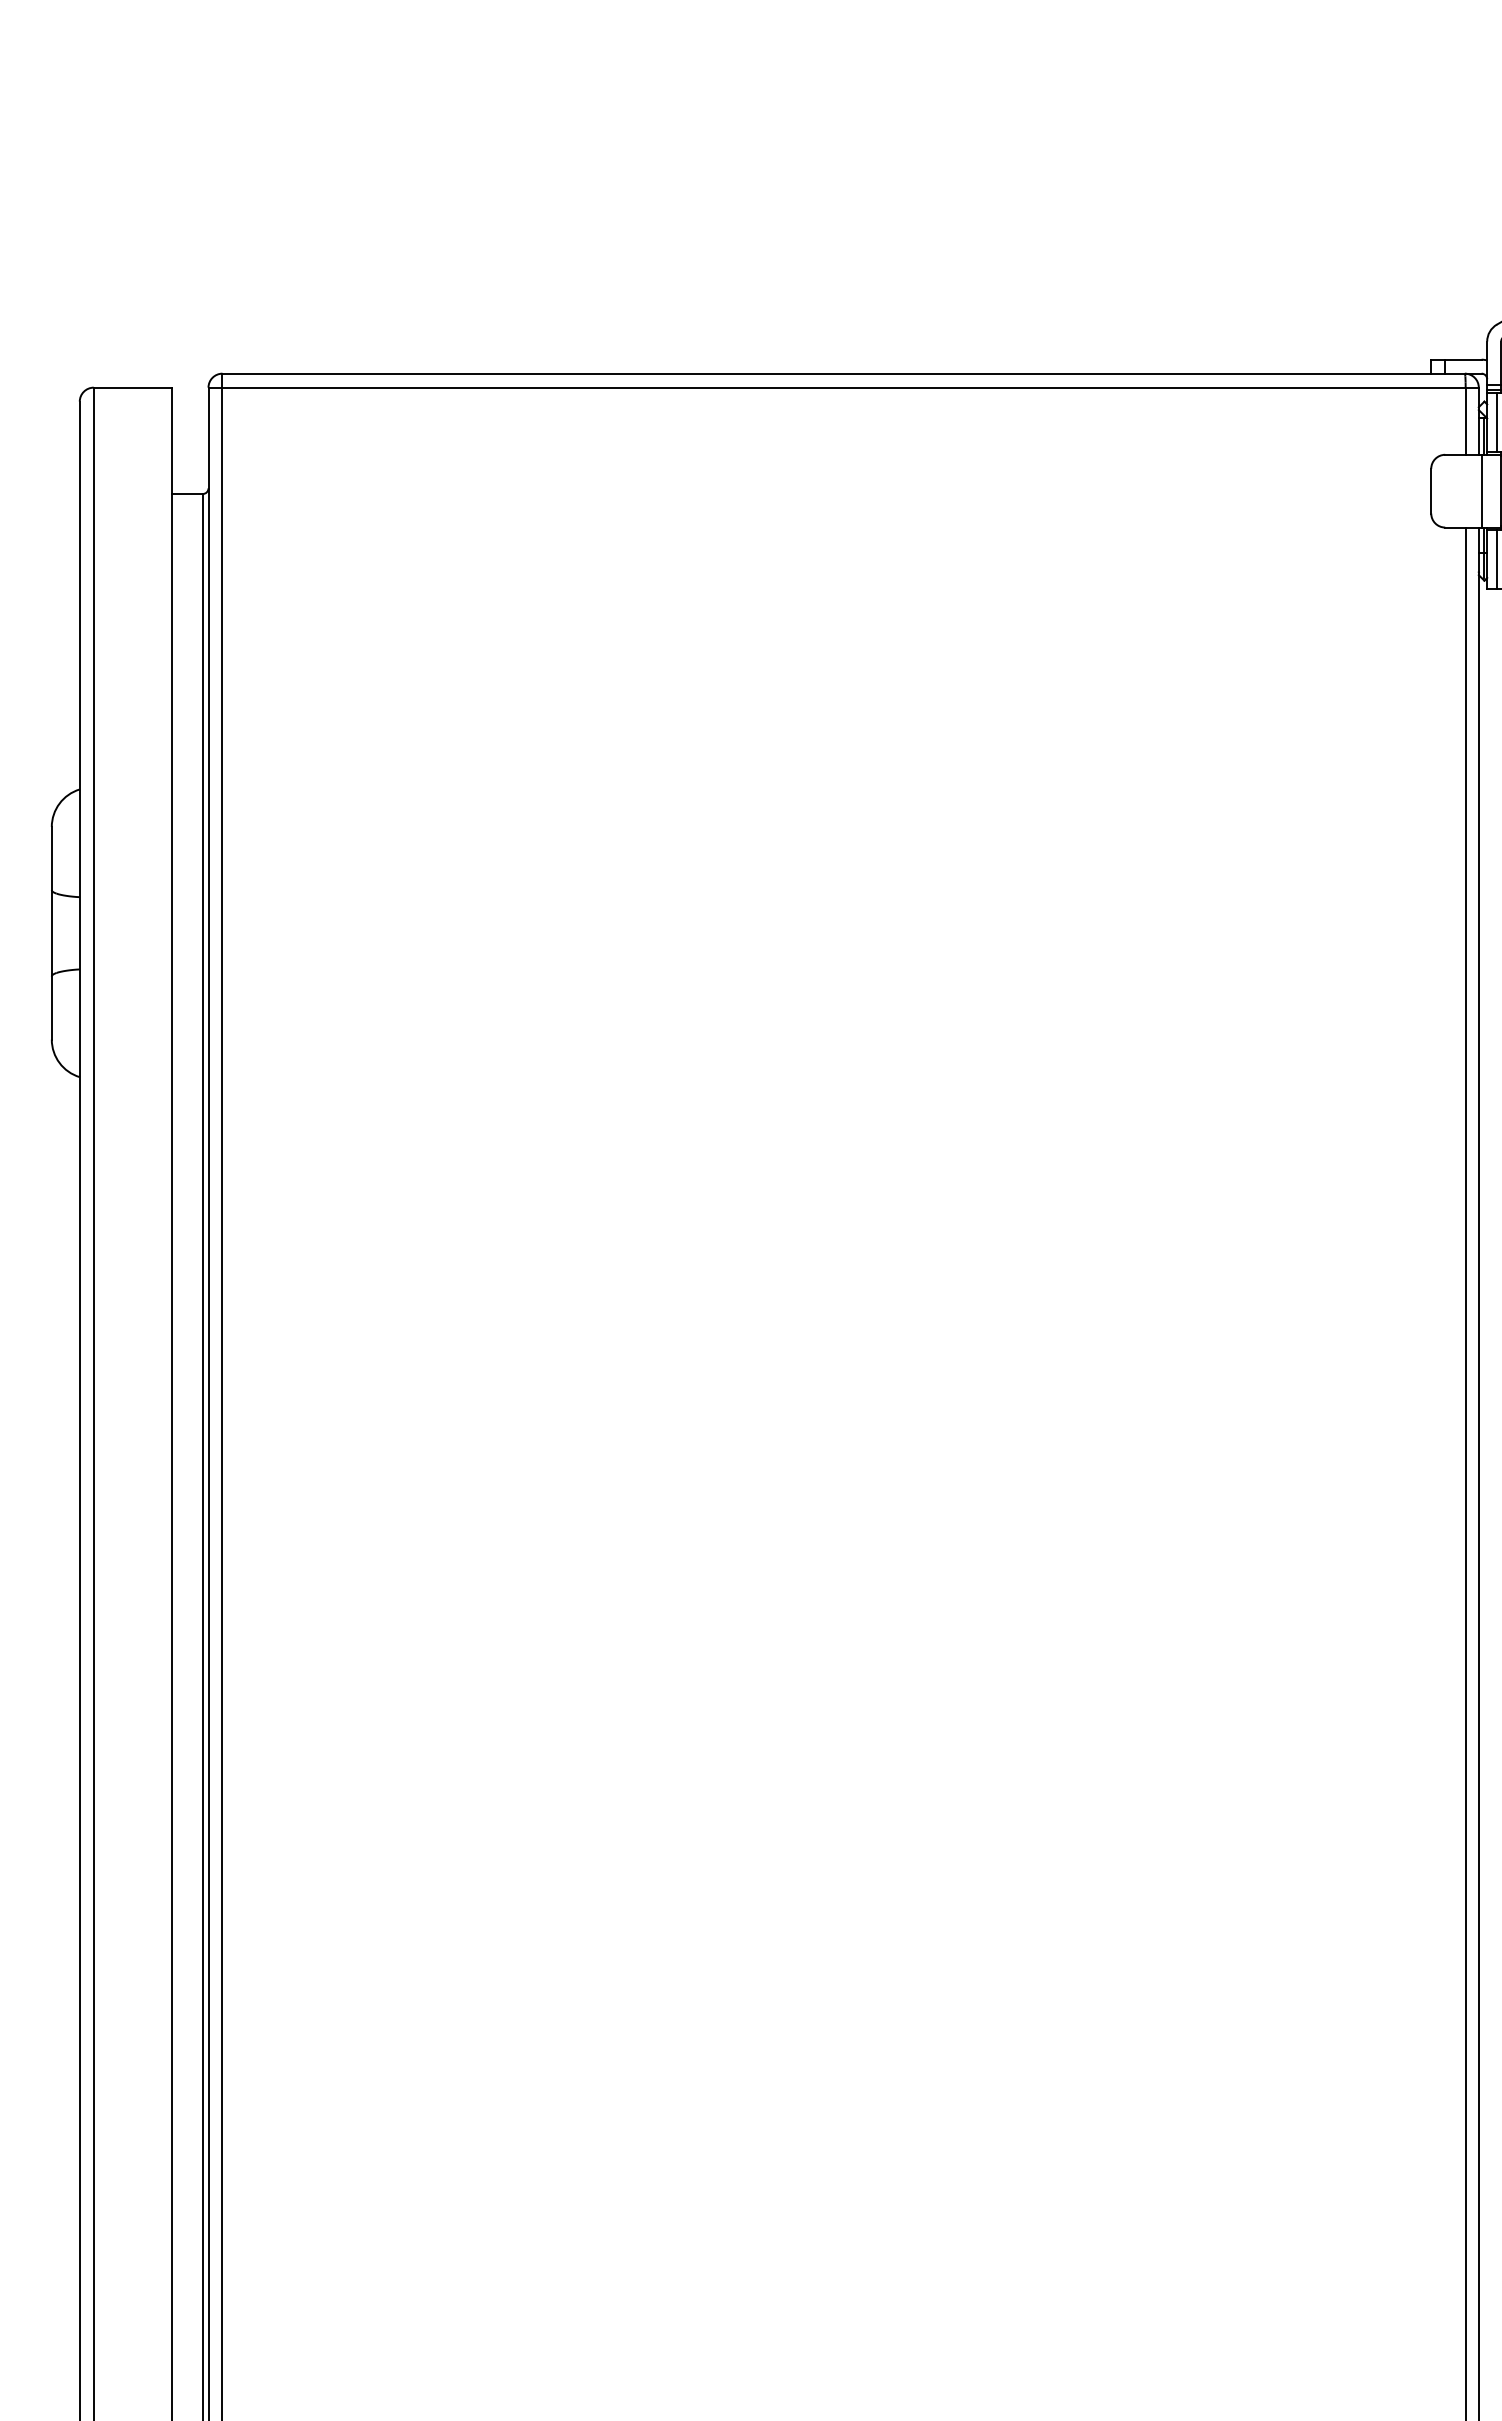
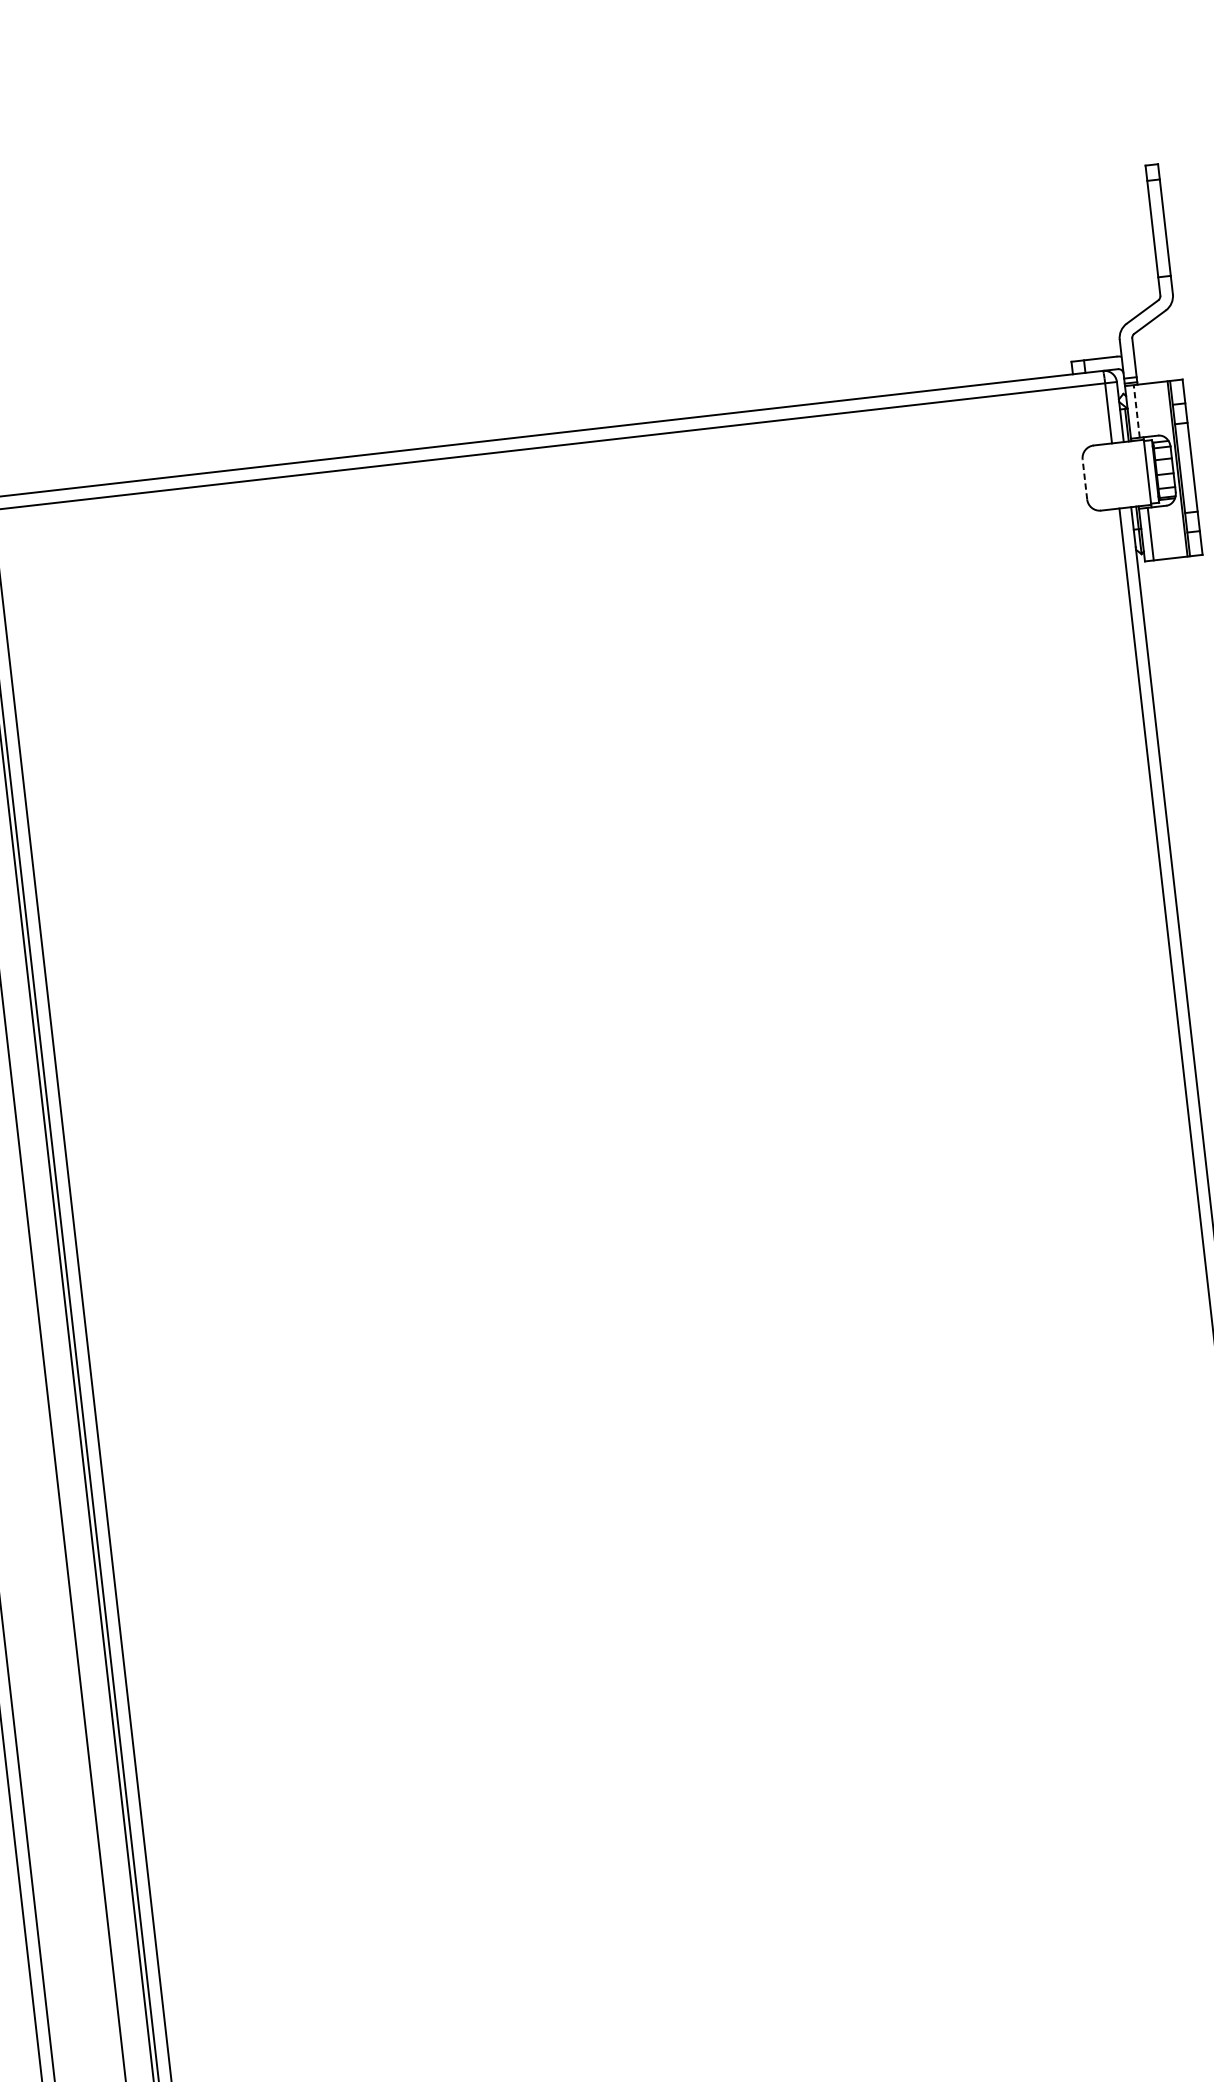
line: (1497, 422) -> (1137, 411), solid -> dashed
line: (1431, 490) -> (1085, 478), solid -> dashed
line: (1481, 490) -> (1129, 473), removed

